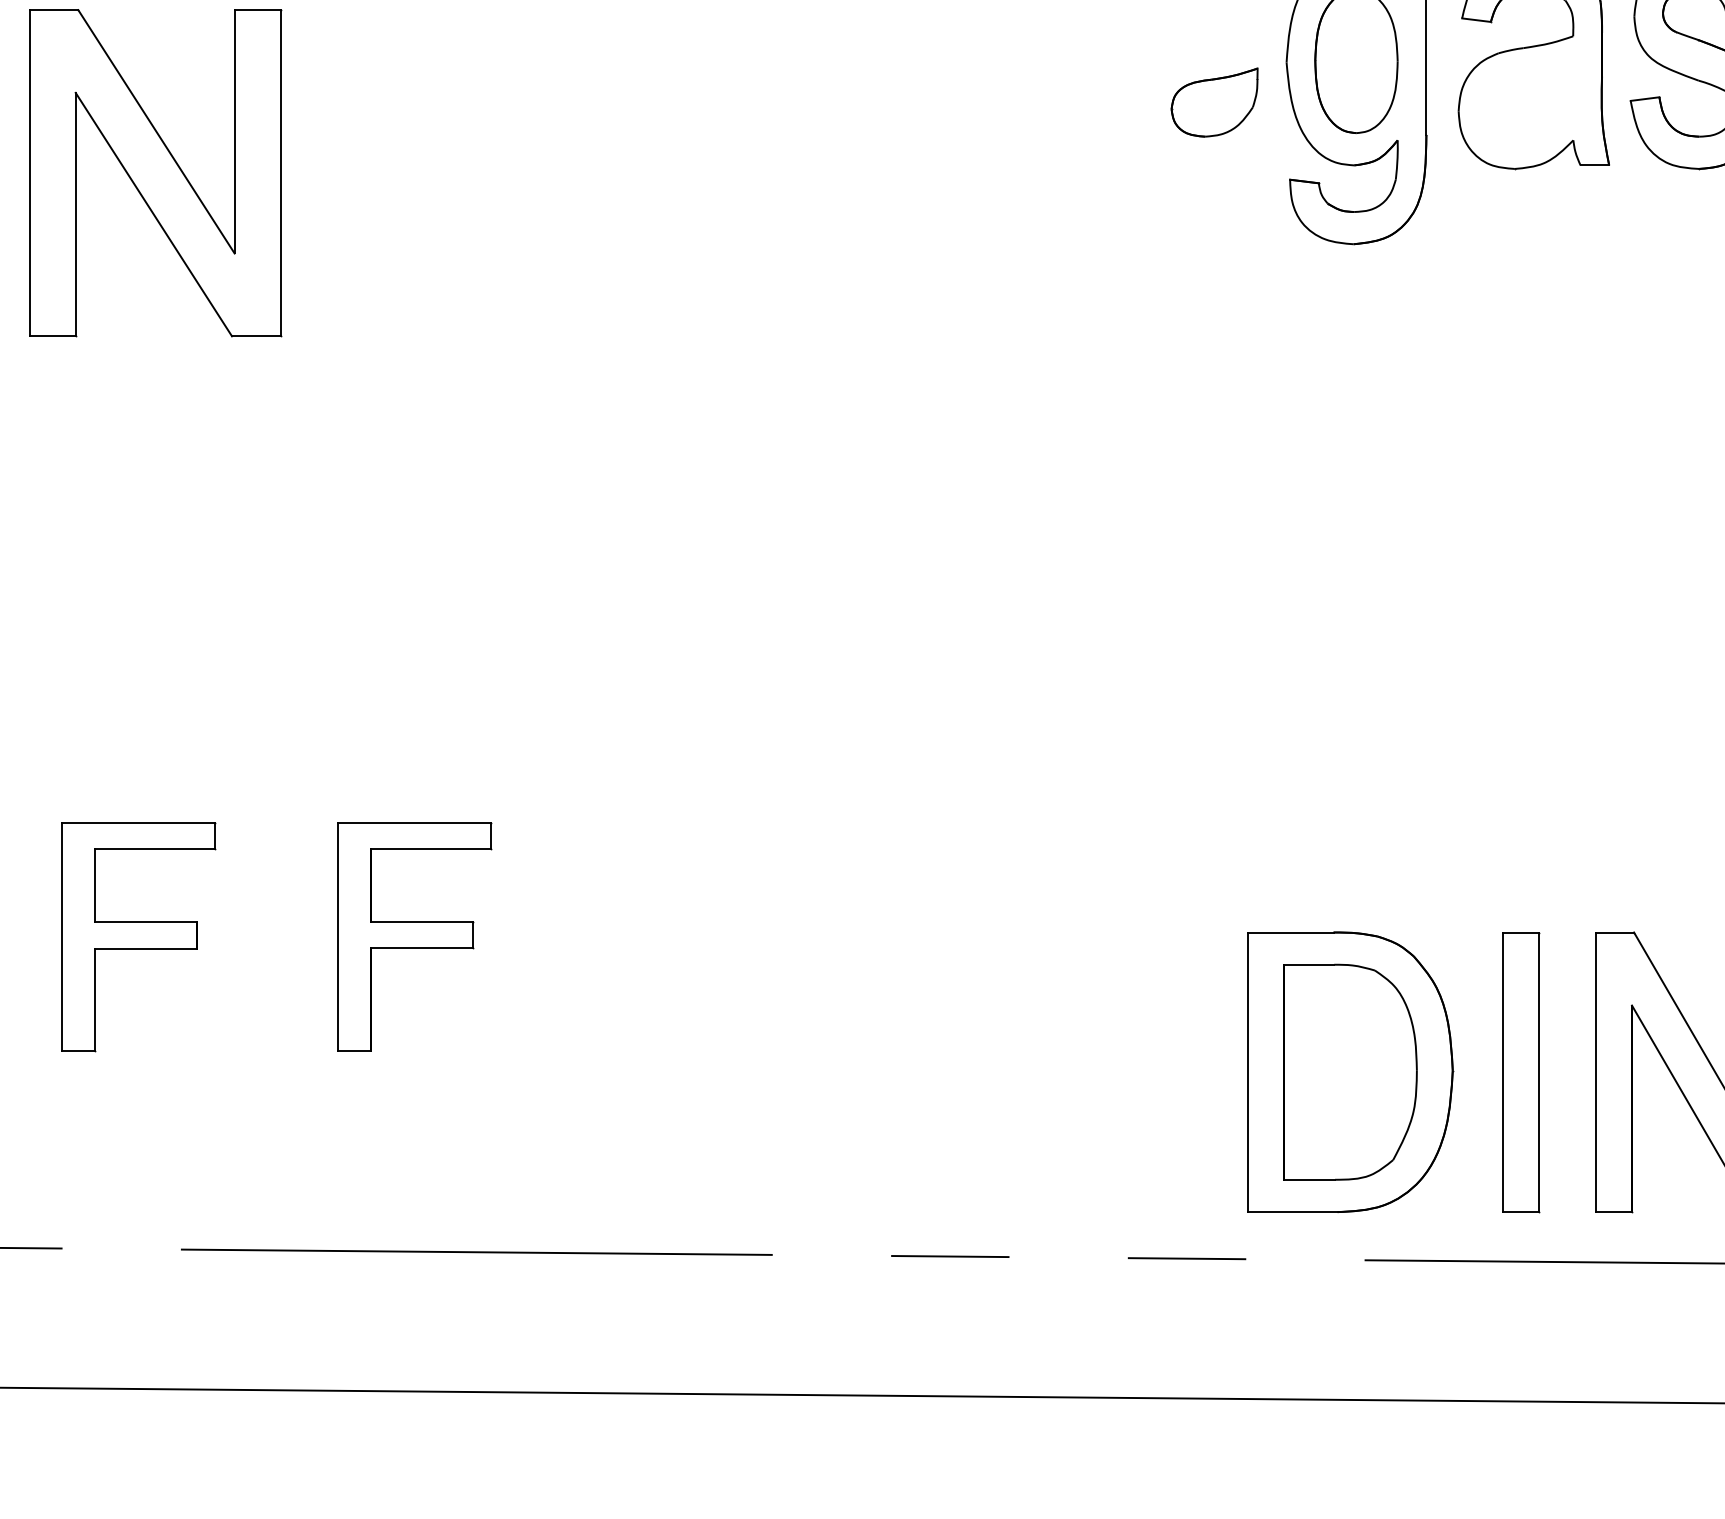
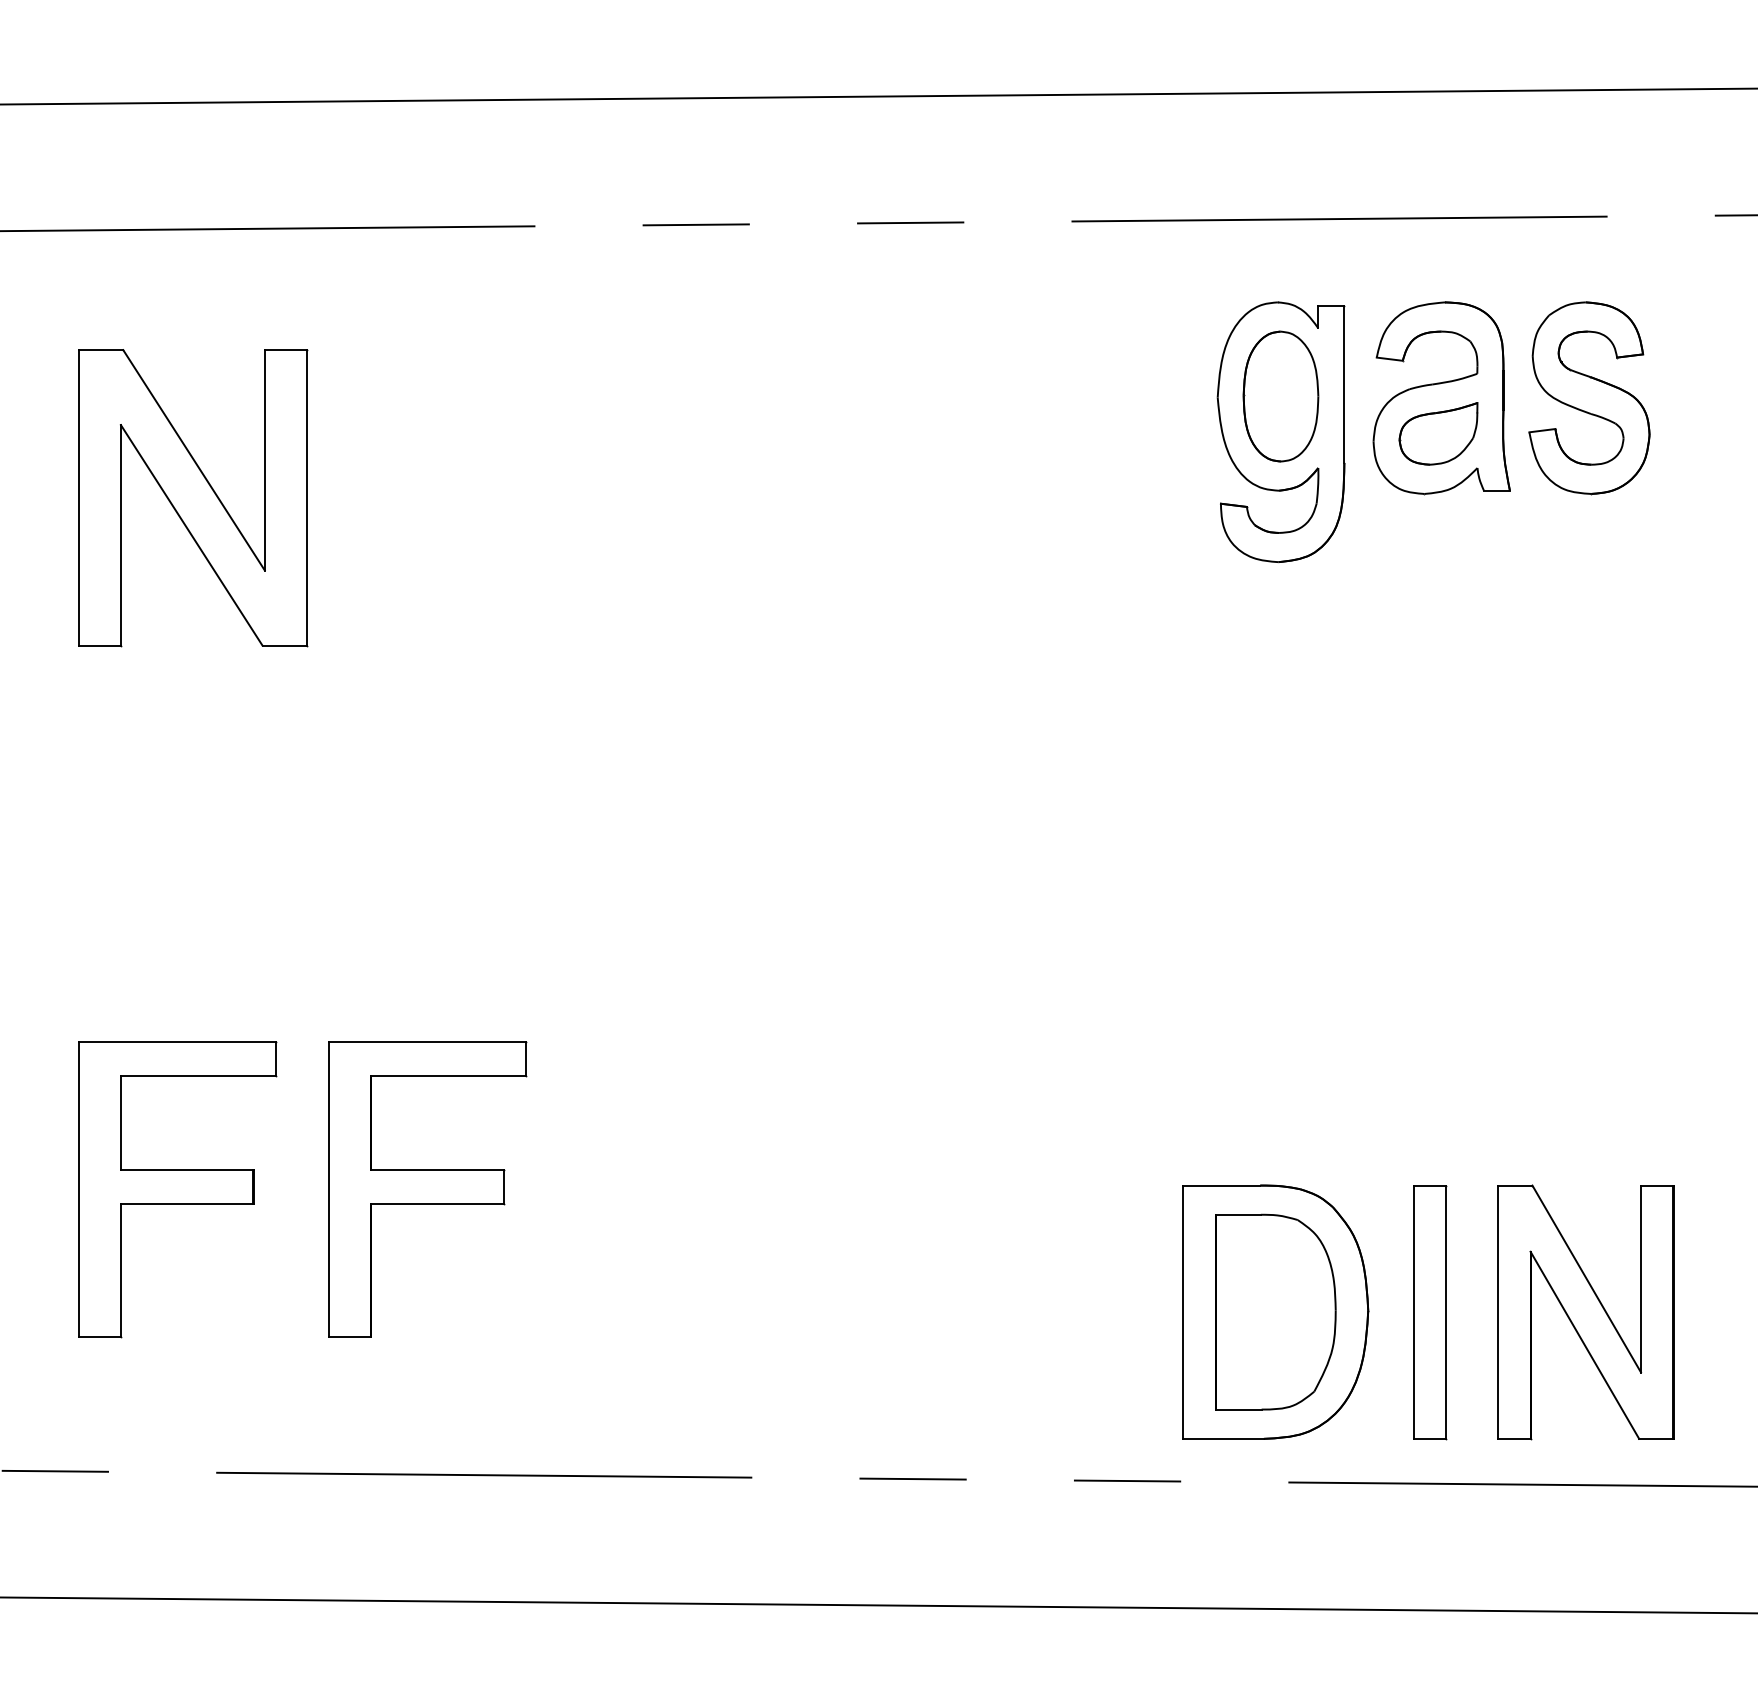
part: (1214, 102) -> (1438, 433), moved
part: (138, 936) -> (177, 1189), size x1.43
part: (414, 936) -> (427, 1189), size x1.43

